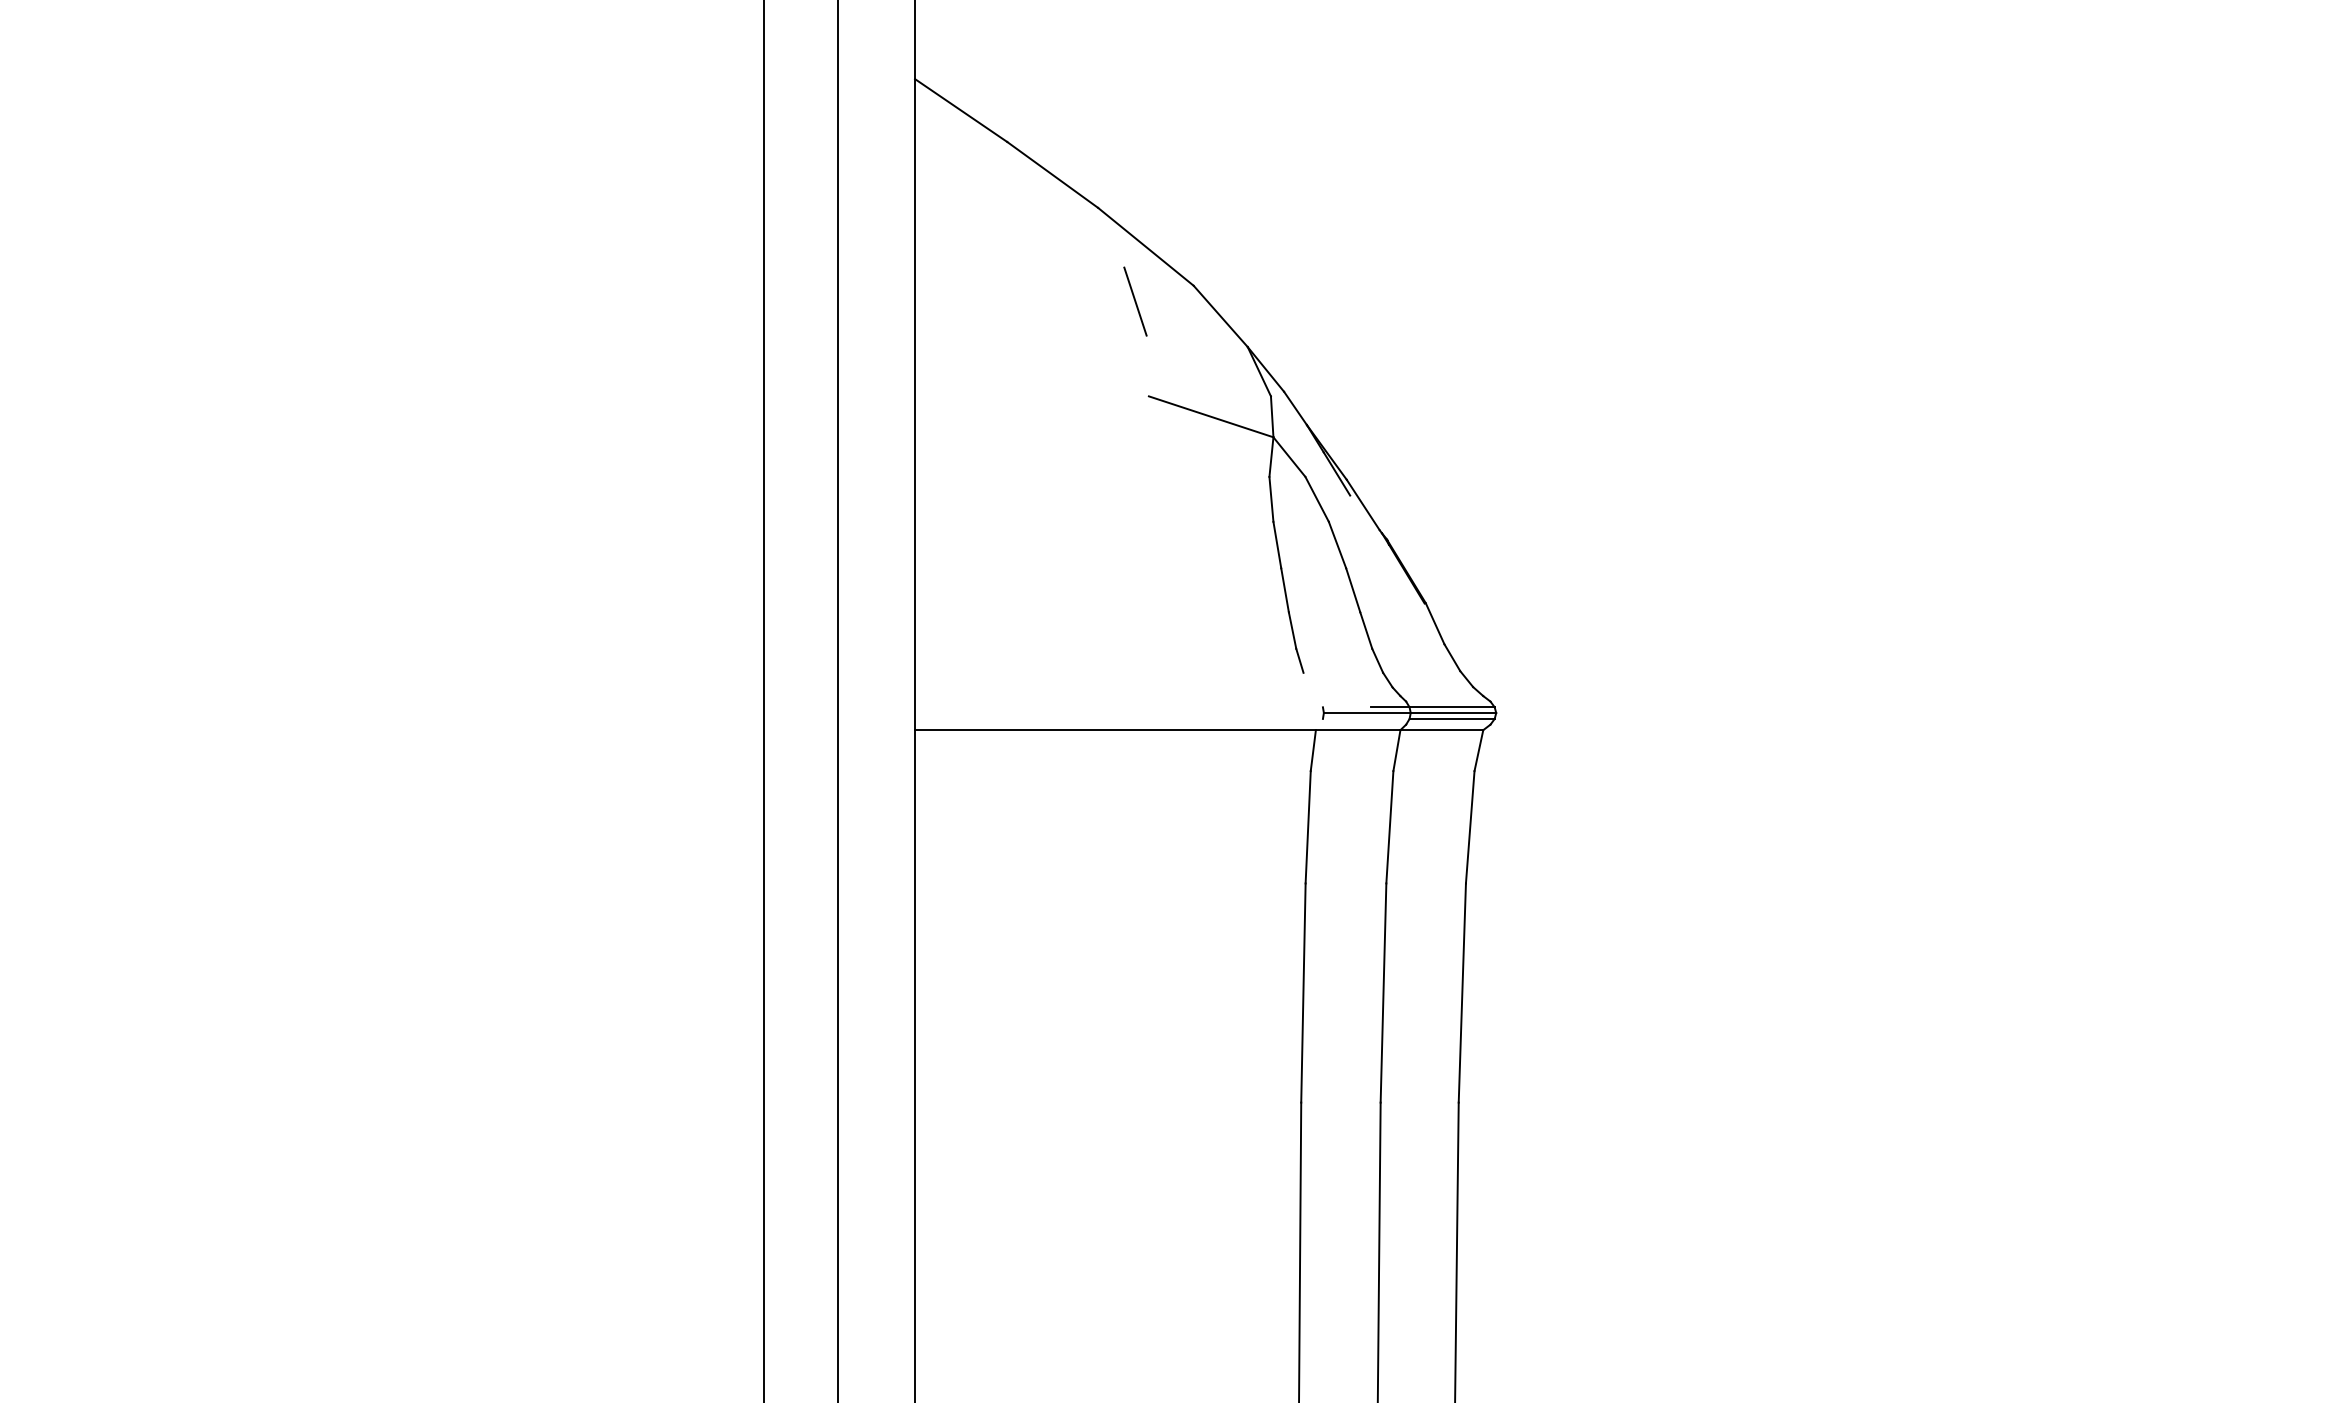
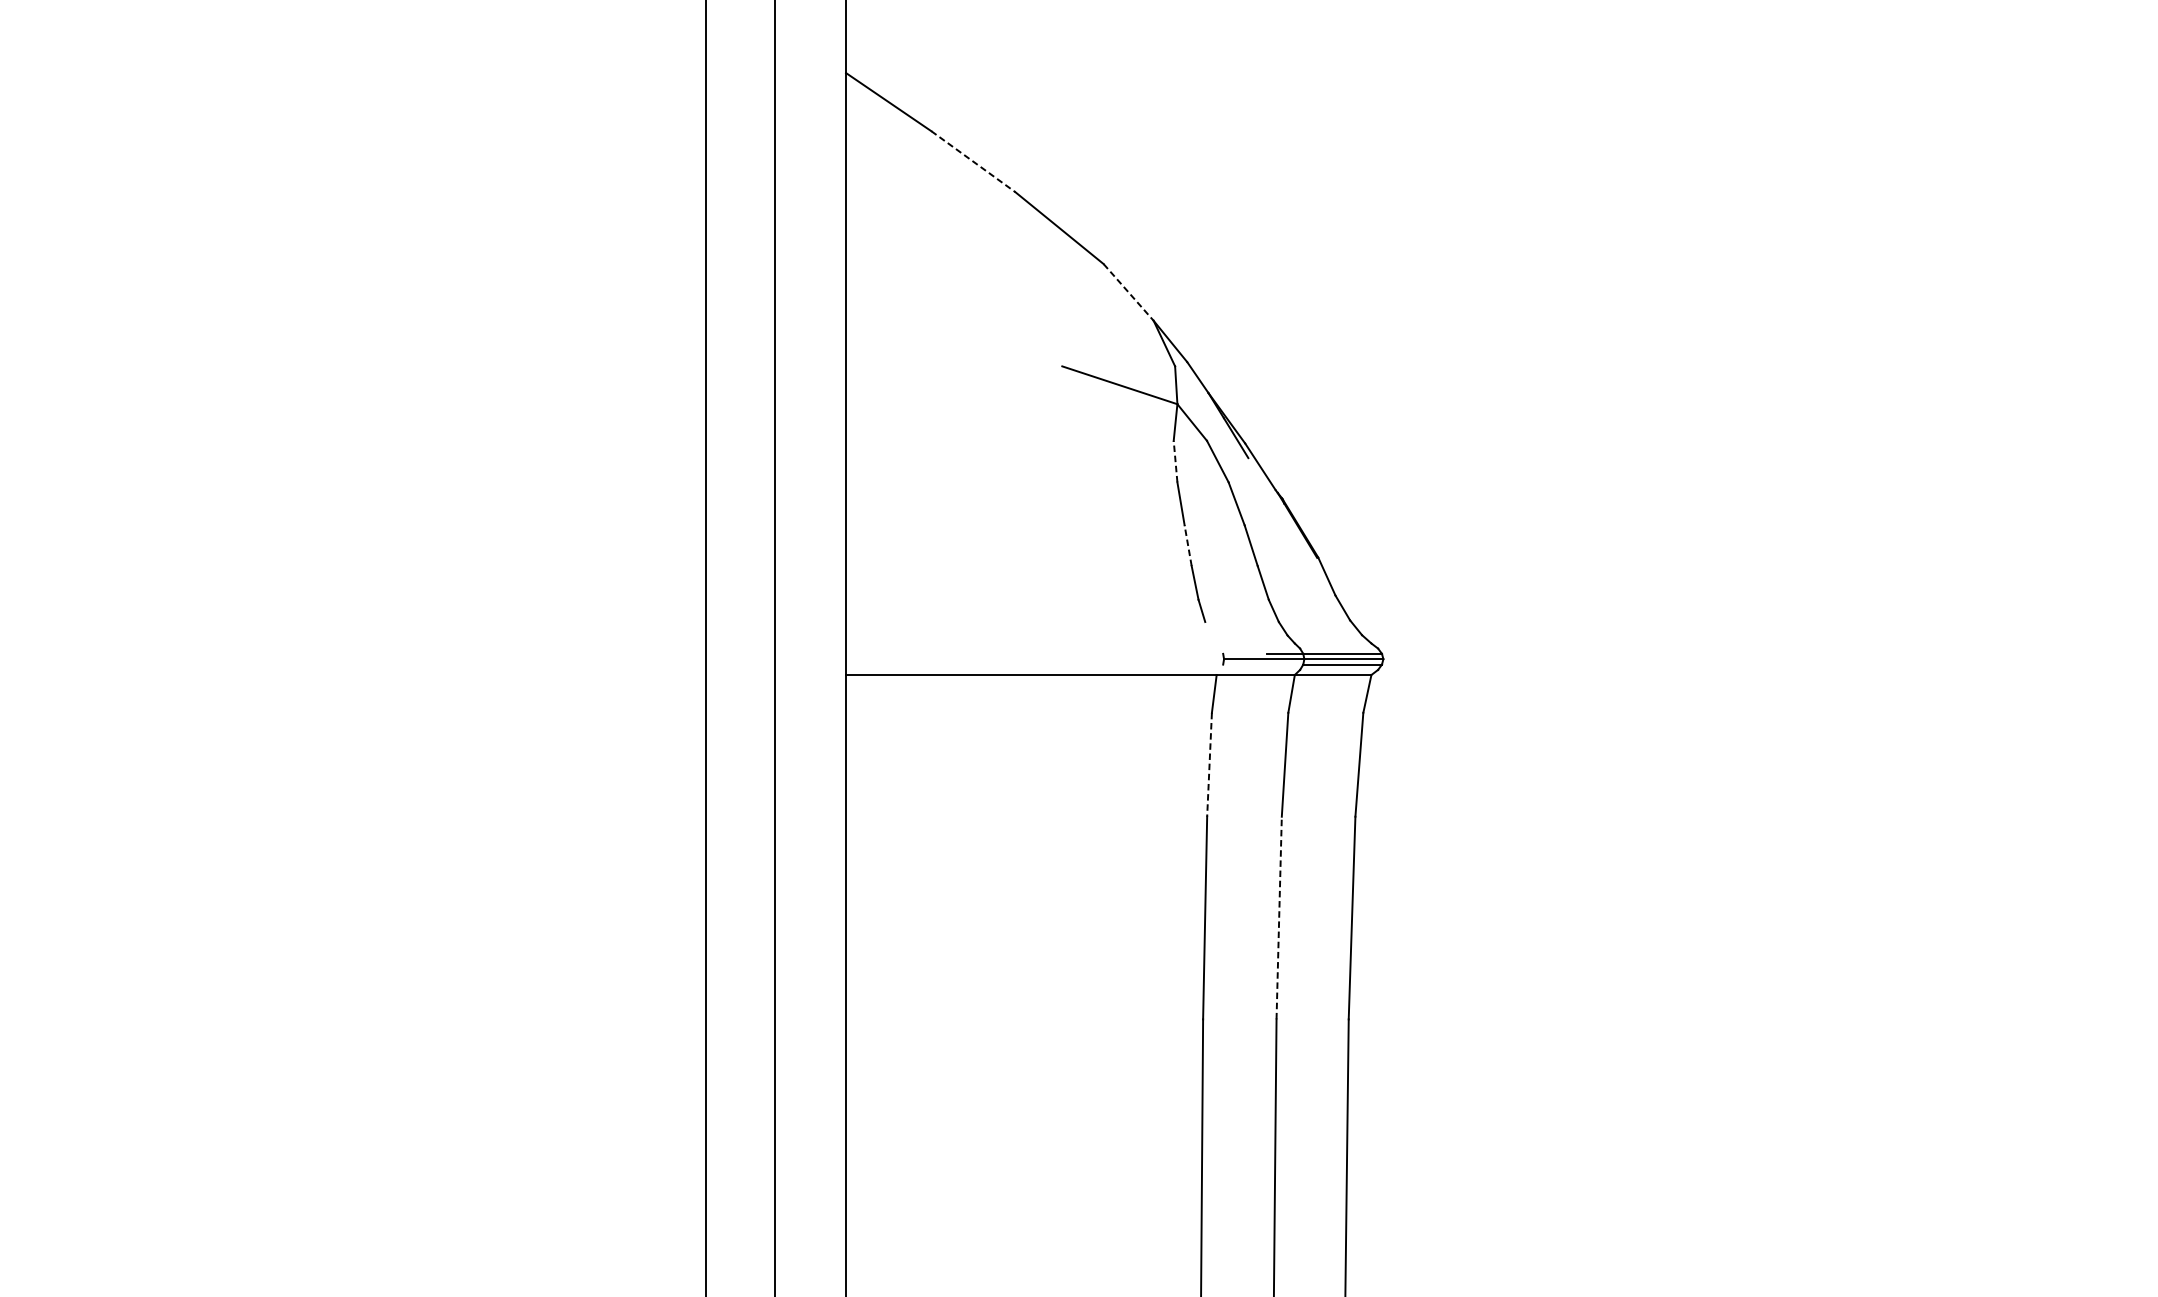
line: (1053, 175) -> (974, 162), solid -> dashed
line: (1135, 301) -> (1049, 278), removed
line: (1220, 316) -> (1128, 292), solid -> dashed
line: (1271, 499) -> (1175, 461), solid -> dashed
line: (1284, 589) -> (1187, 544), solid -> dashed
line: (1308, 827) -> (1209, 764), solid -> dashed
line: (1383, 993) -> (1279, 918), solid -> dashed

